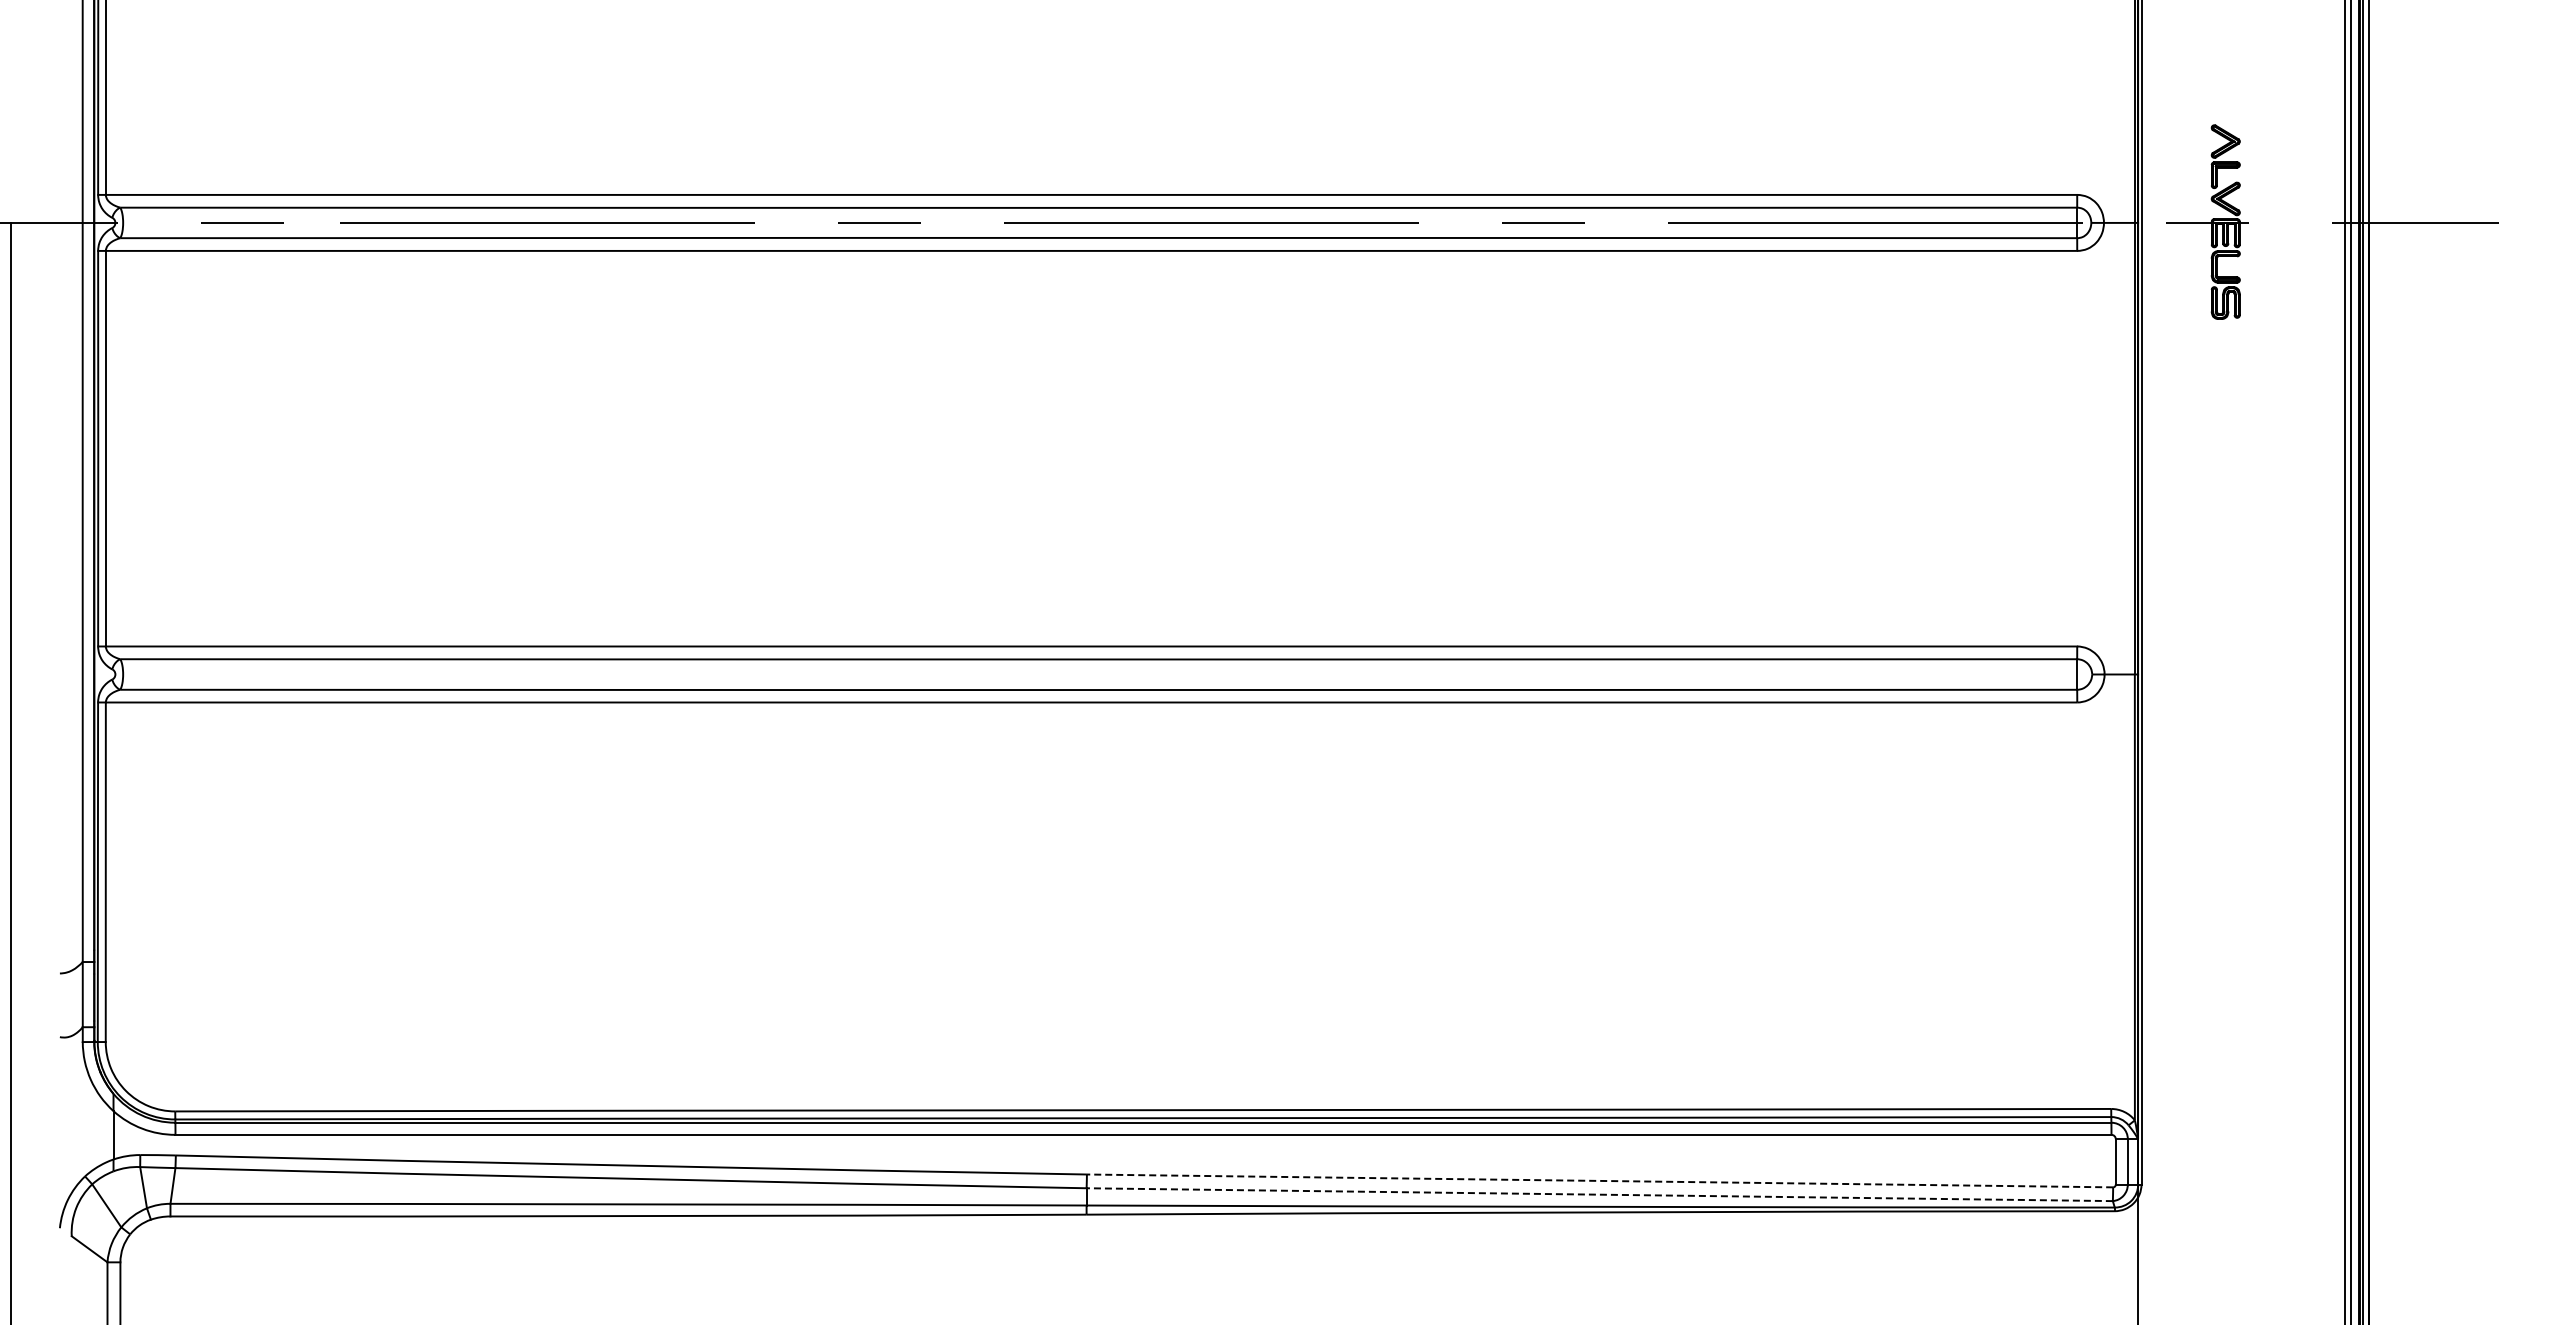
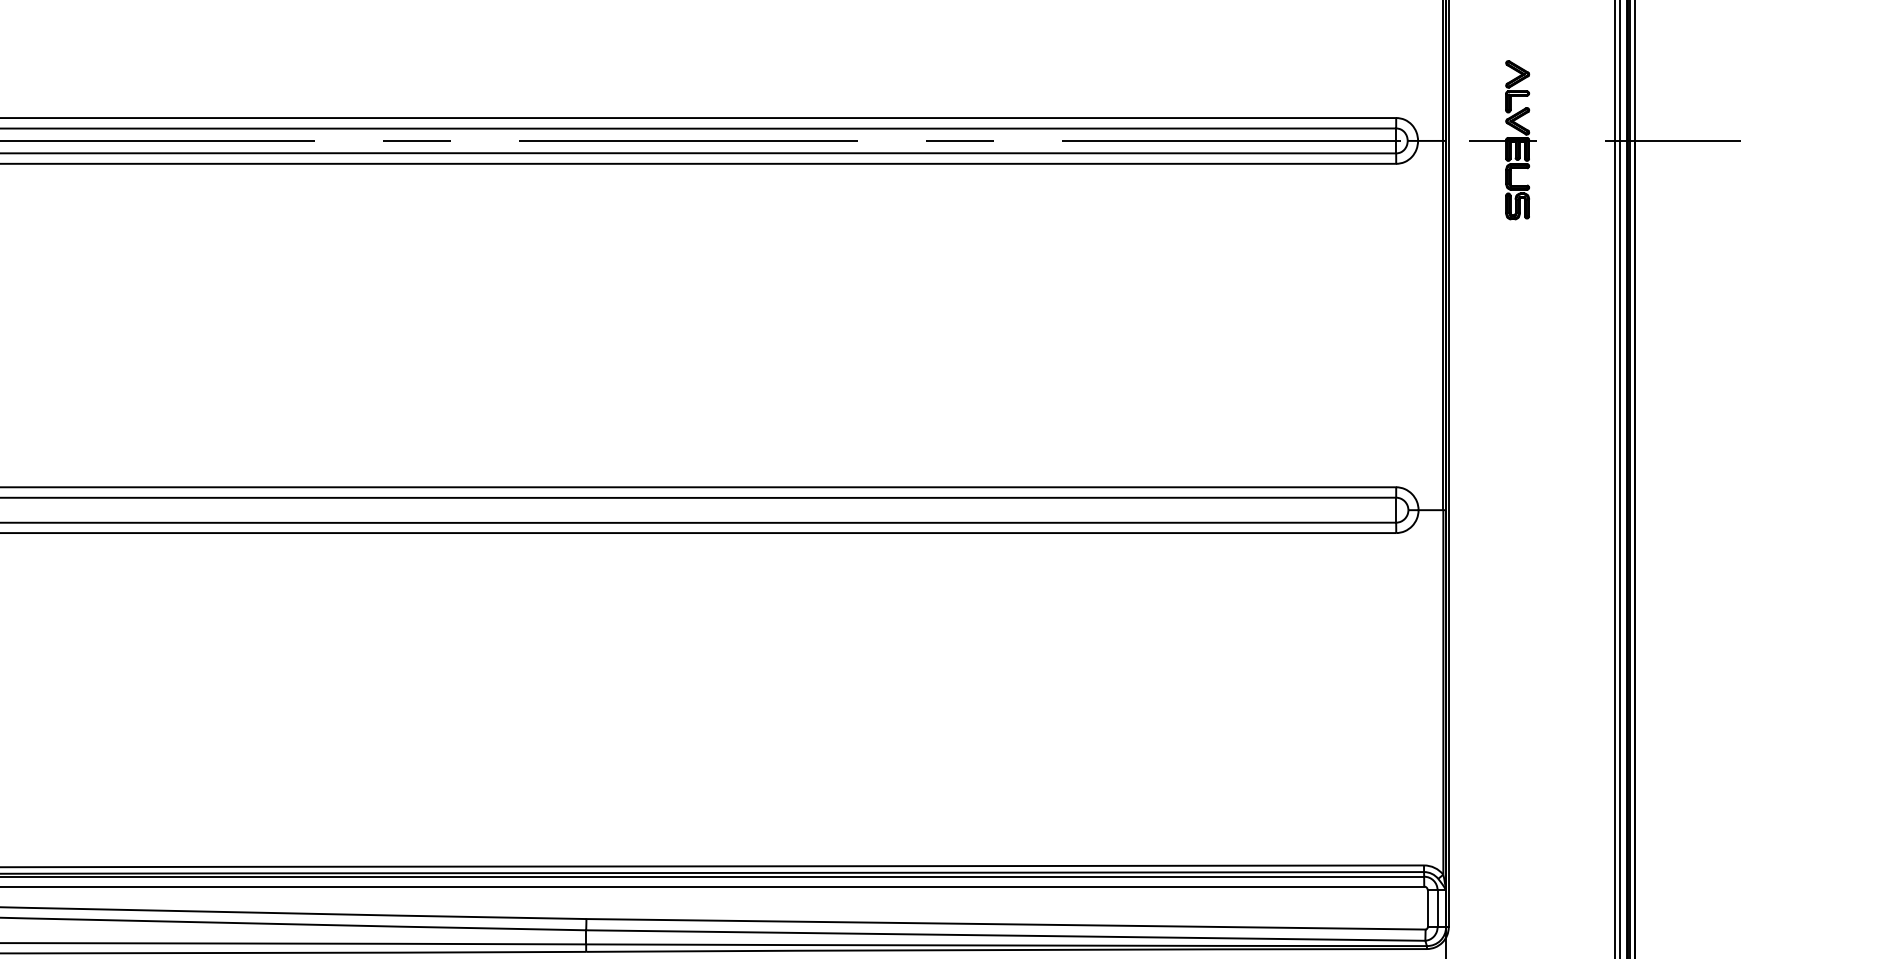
line: (1599, 1180) -> (1005, 923), dashed -> solid
line: (1599, 1194) -> (1005, 935), dashed -> solid

